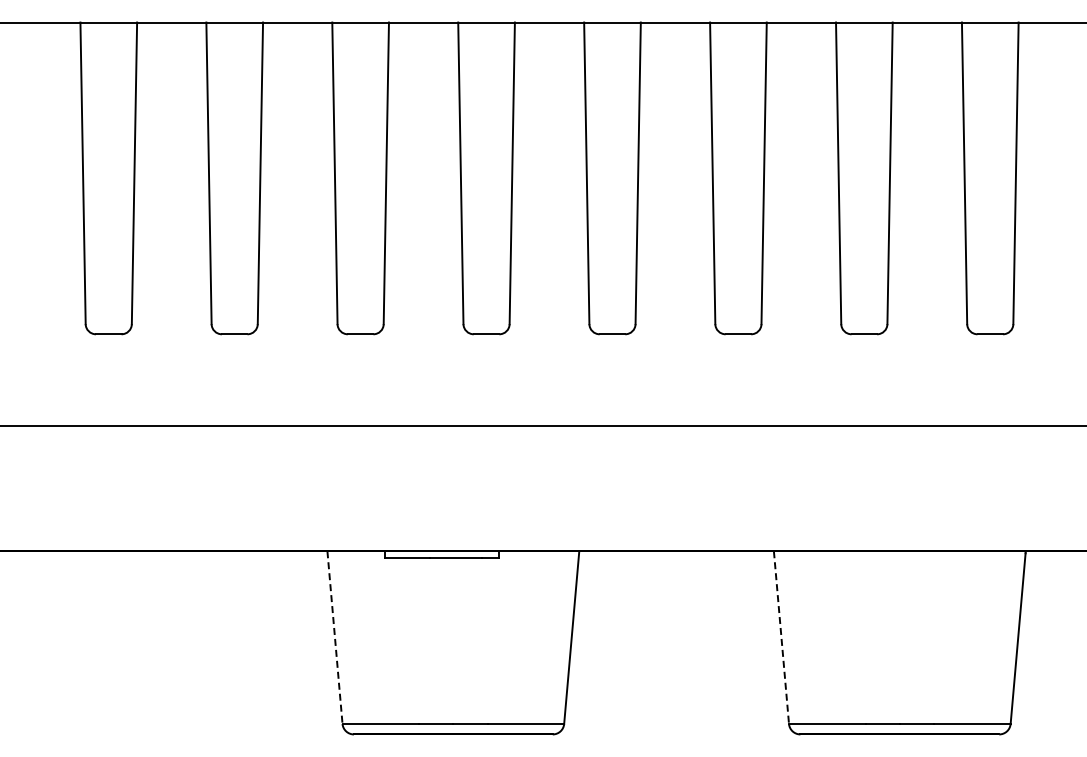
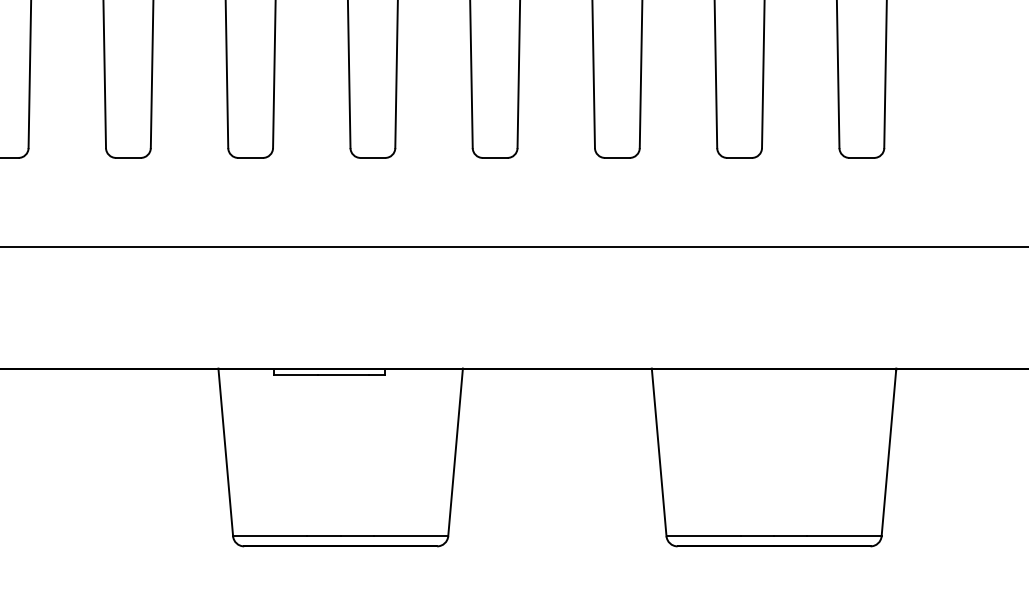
line: (334, 637) -> (225, 452), dashed -> solid
line: (781, 637) -> (659, 452), dashed -> solid

